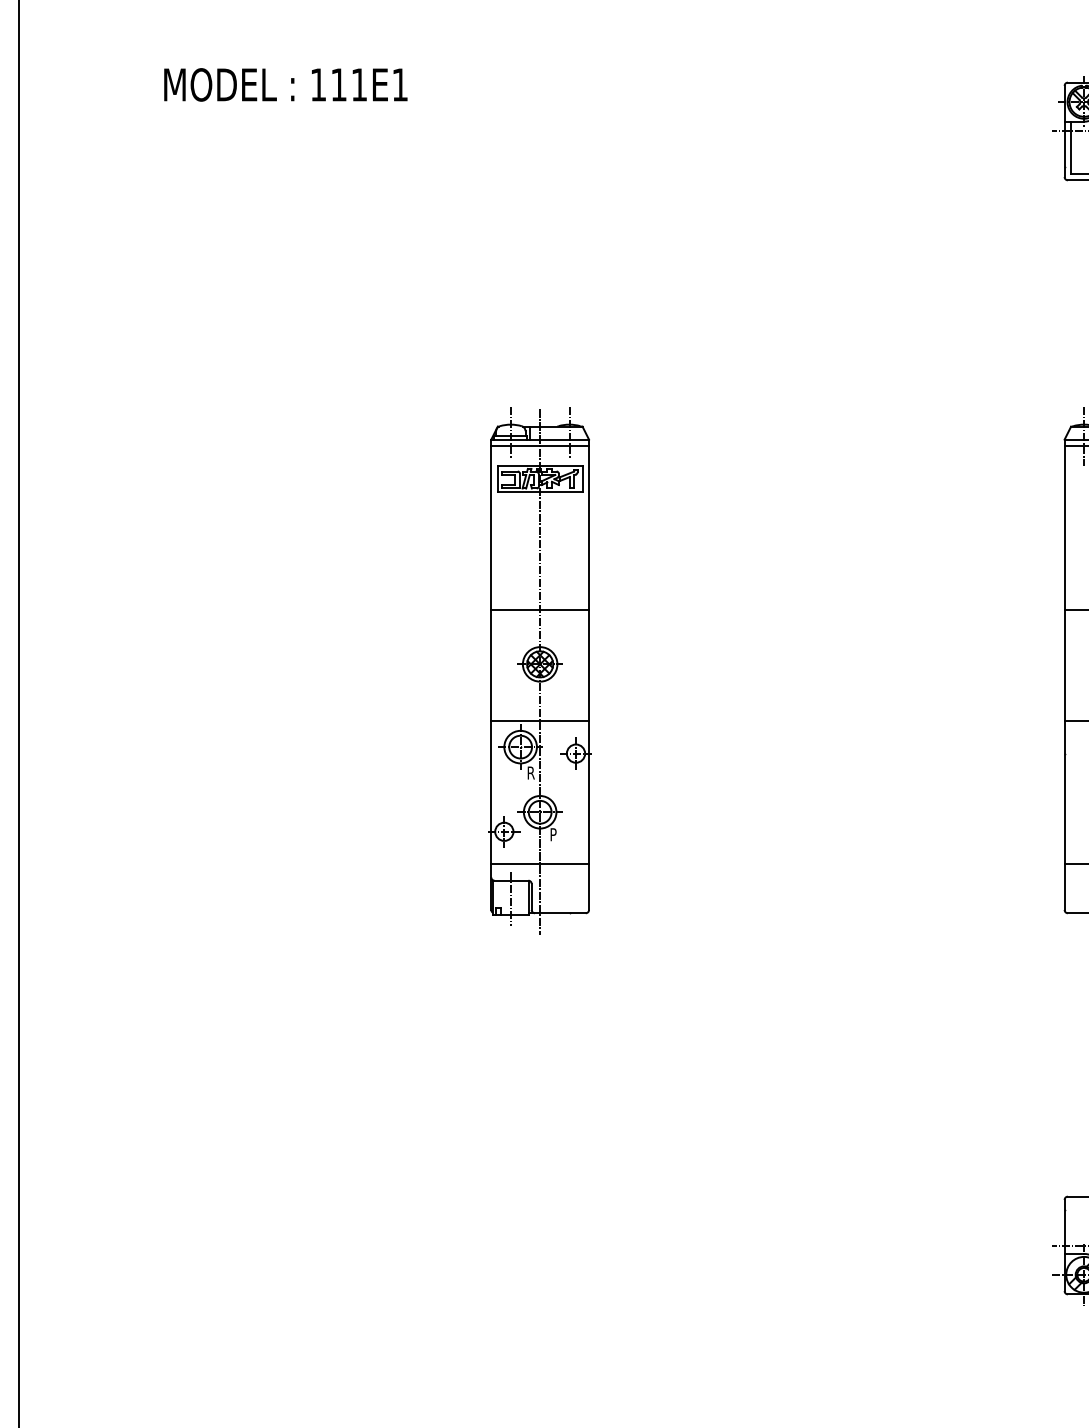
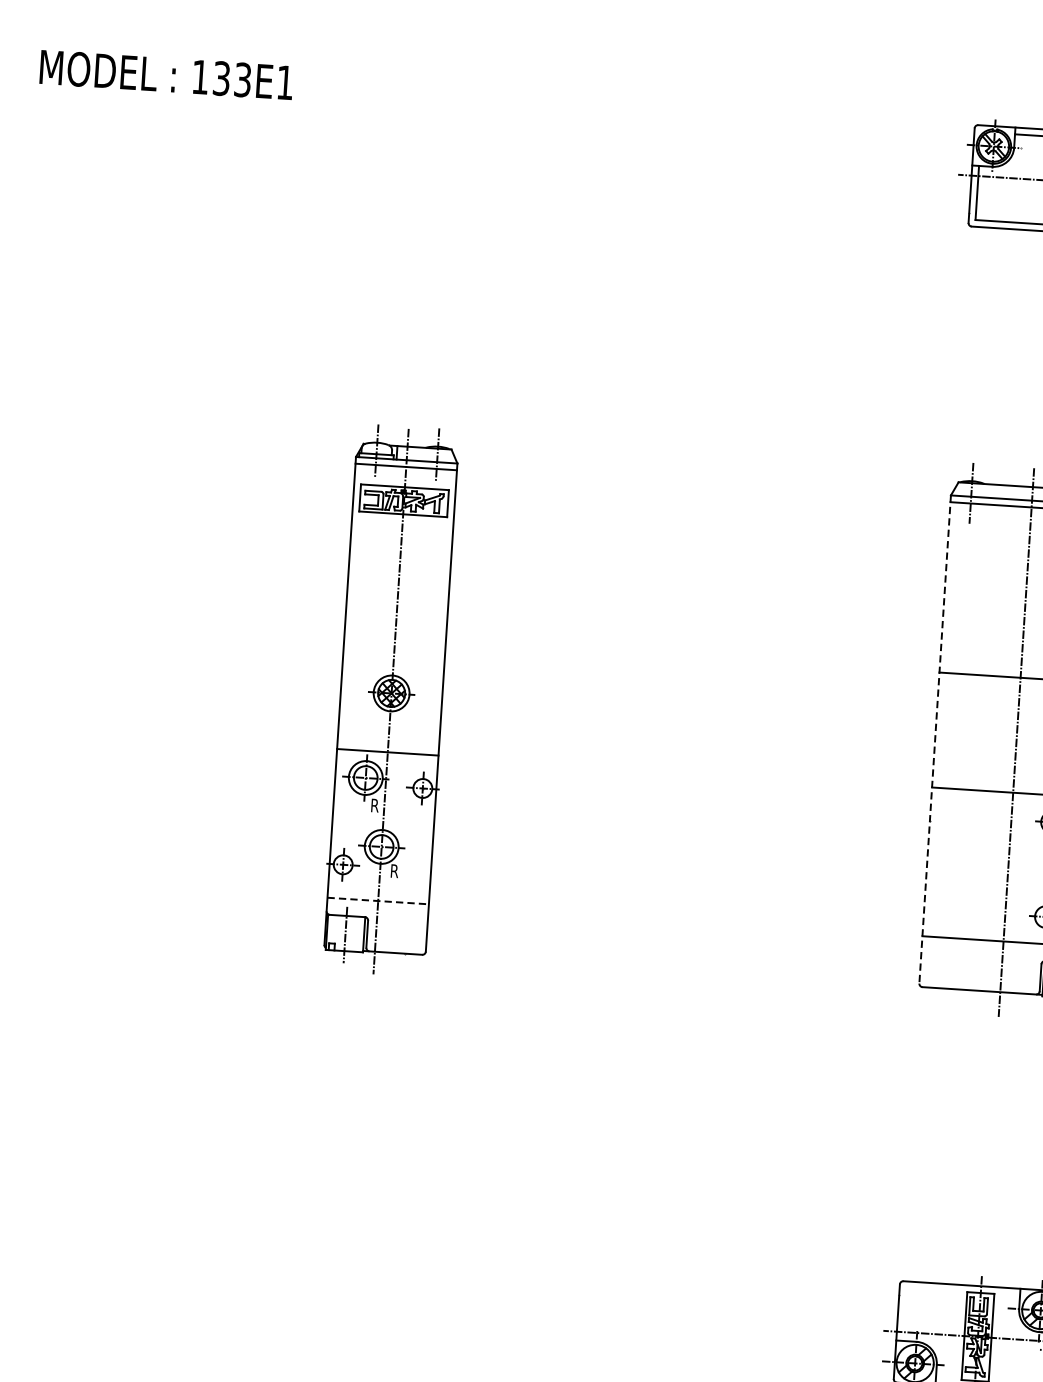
text: (349, 84) -> (232, 78), 111E1 -> 133E1
line: (540, 610) -> (395, 637), removed
line: (1064, 675) -> (934, 740), solid -> dashed
text: (554, 837) -> (394, 874), P -> R
line: (540, 864) -> (378, 901), solid -> dashed

